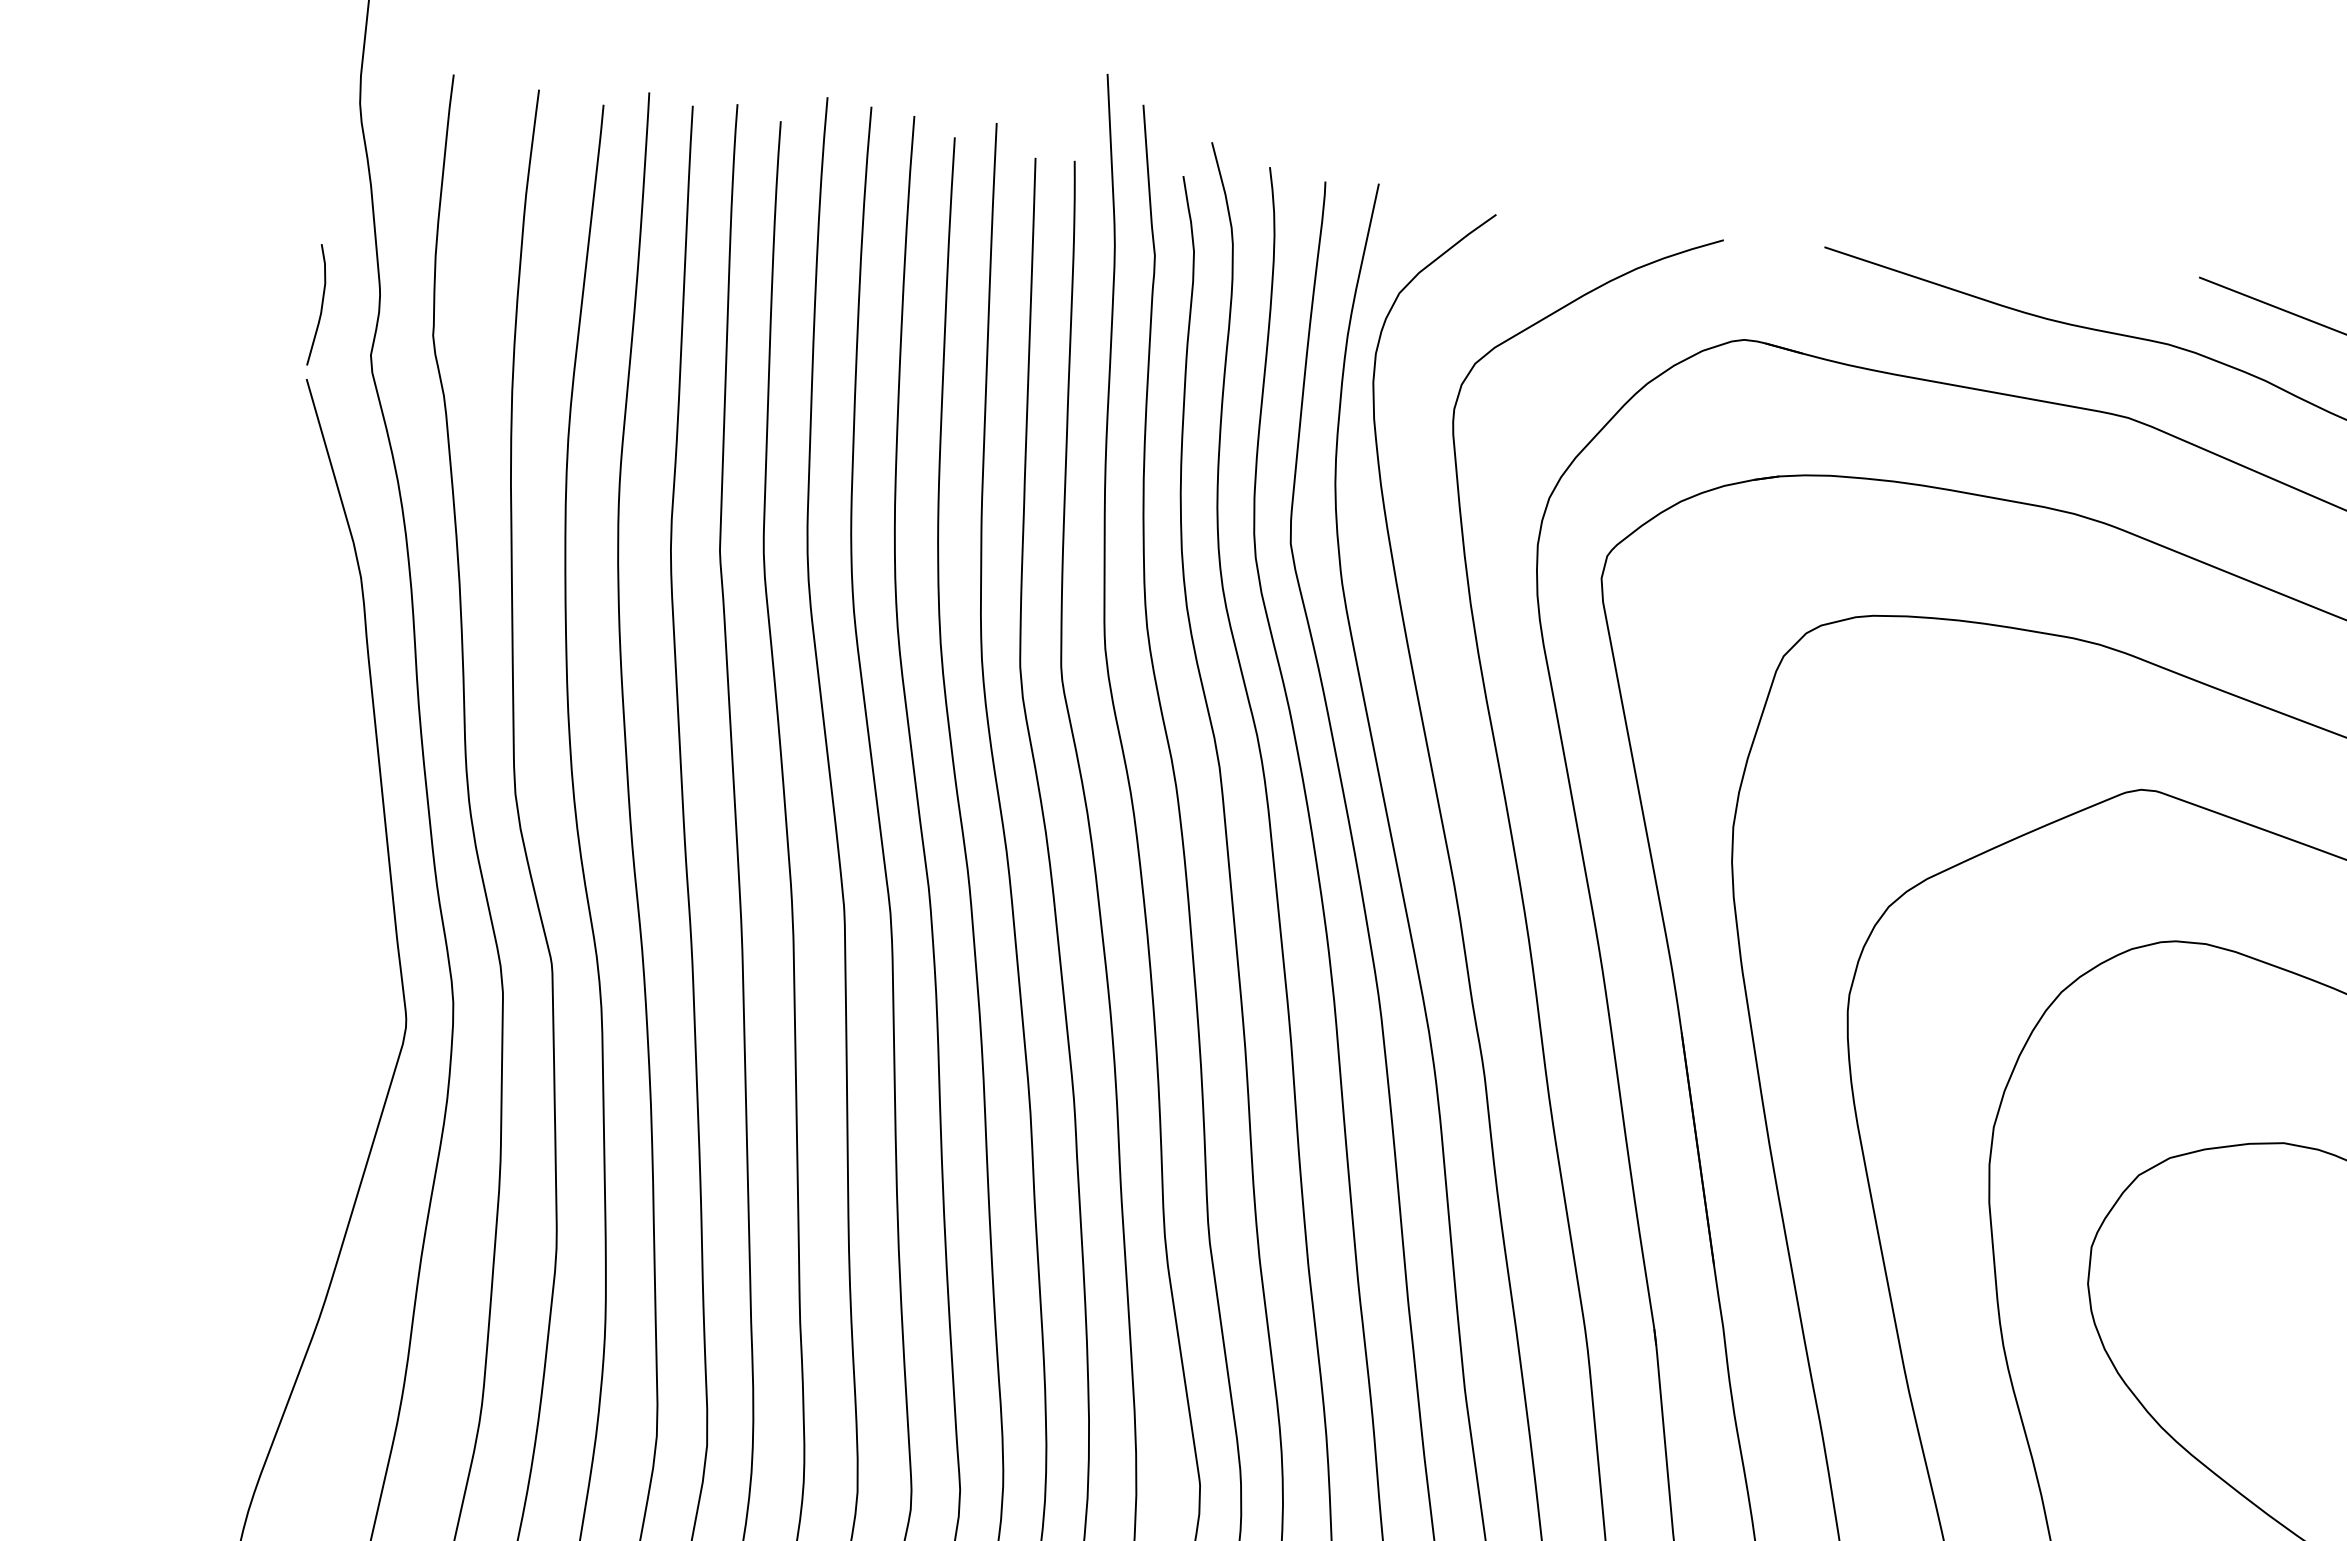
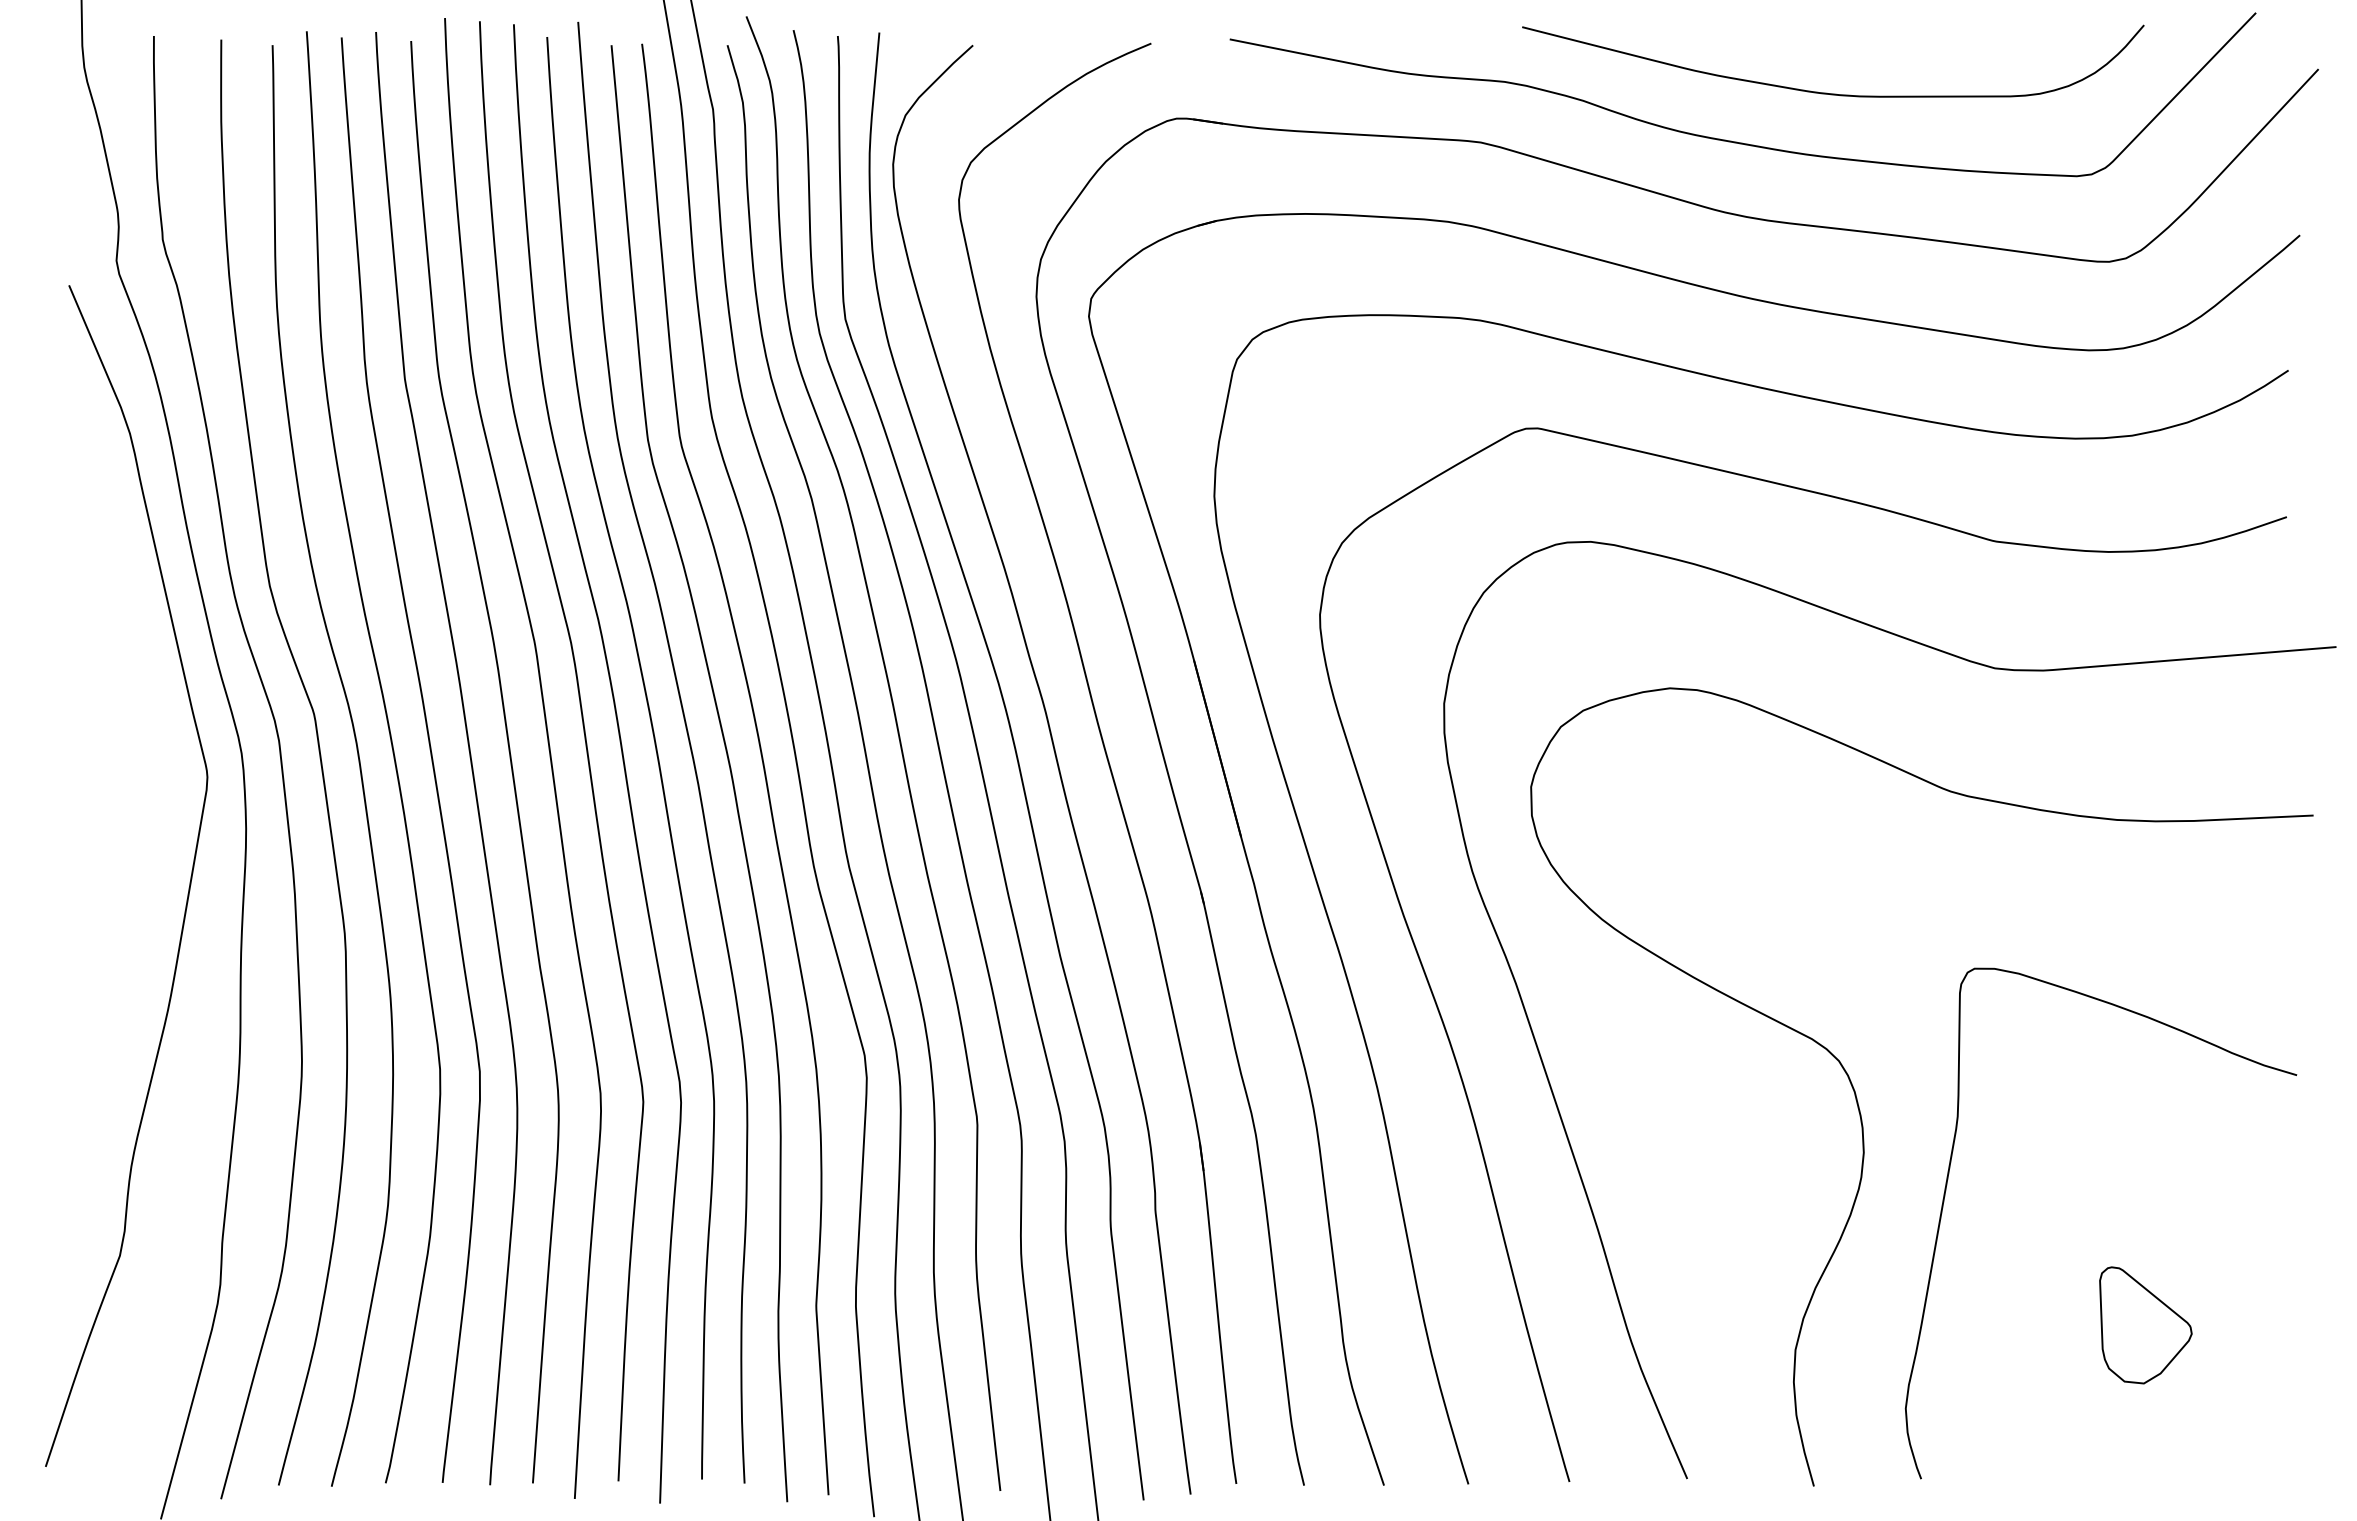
curve: (321, 304) -> (73, 226), removed

